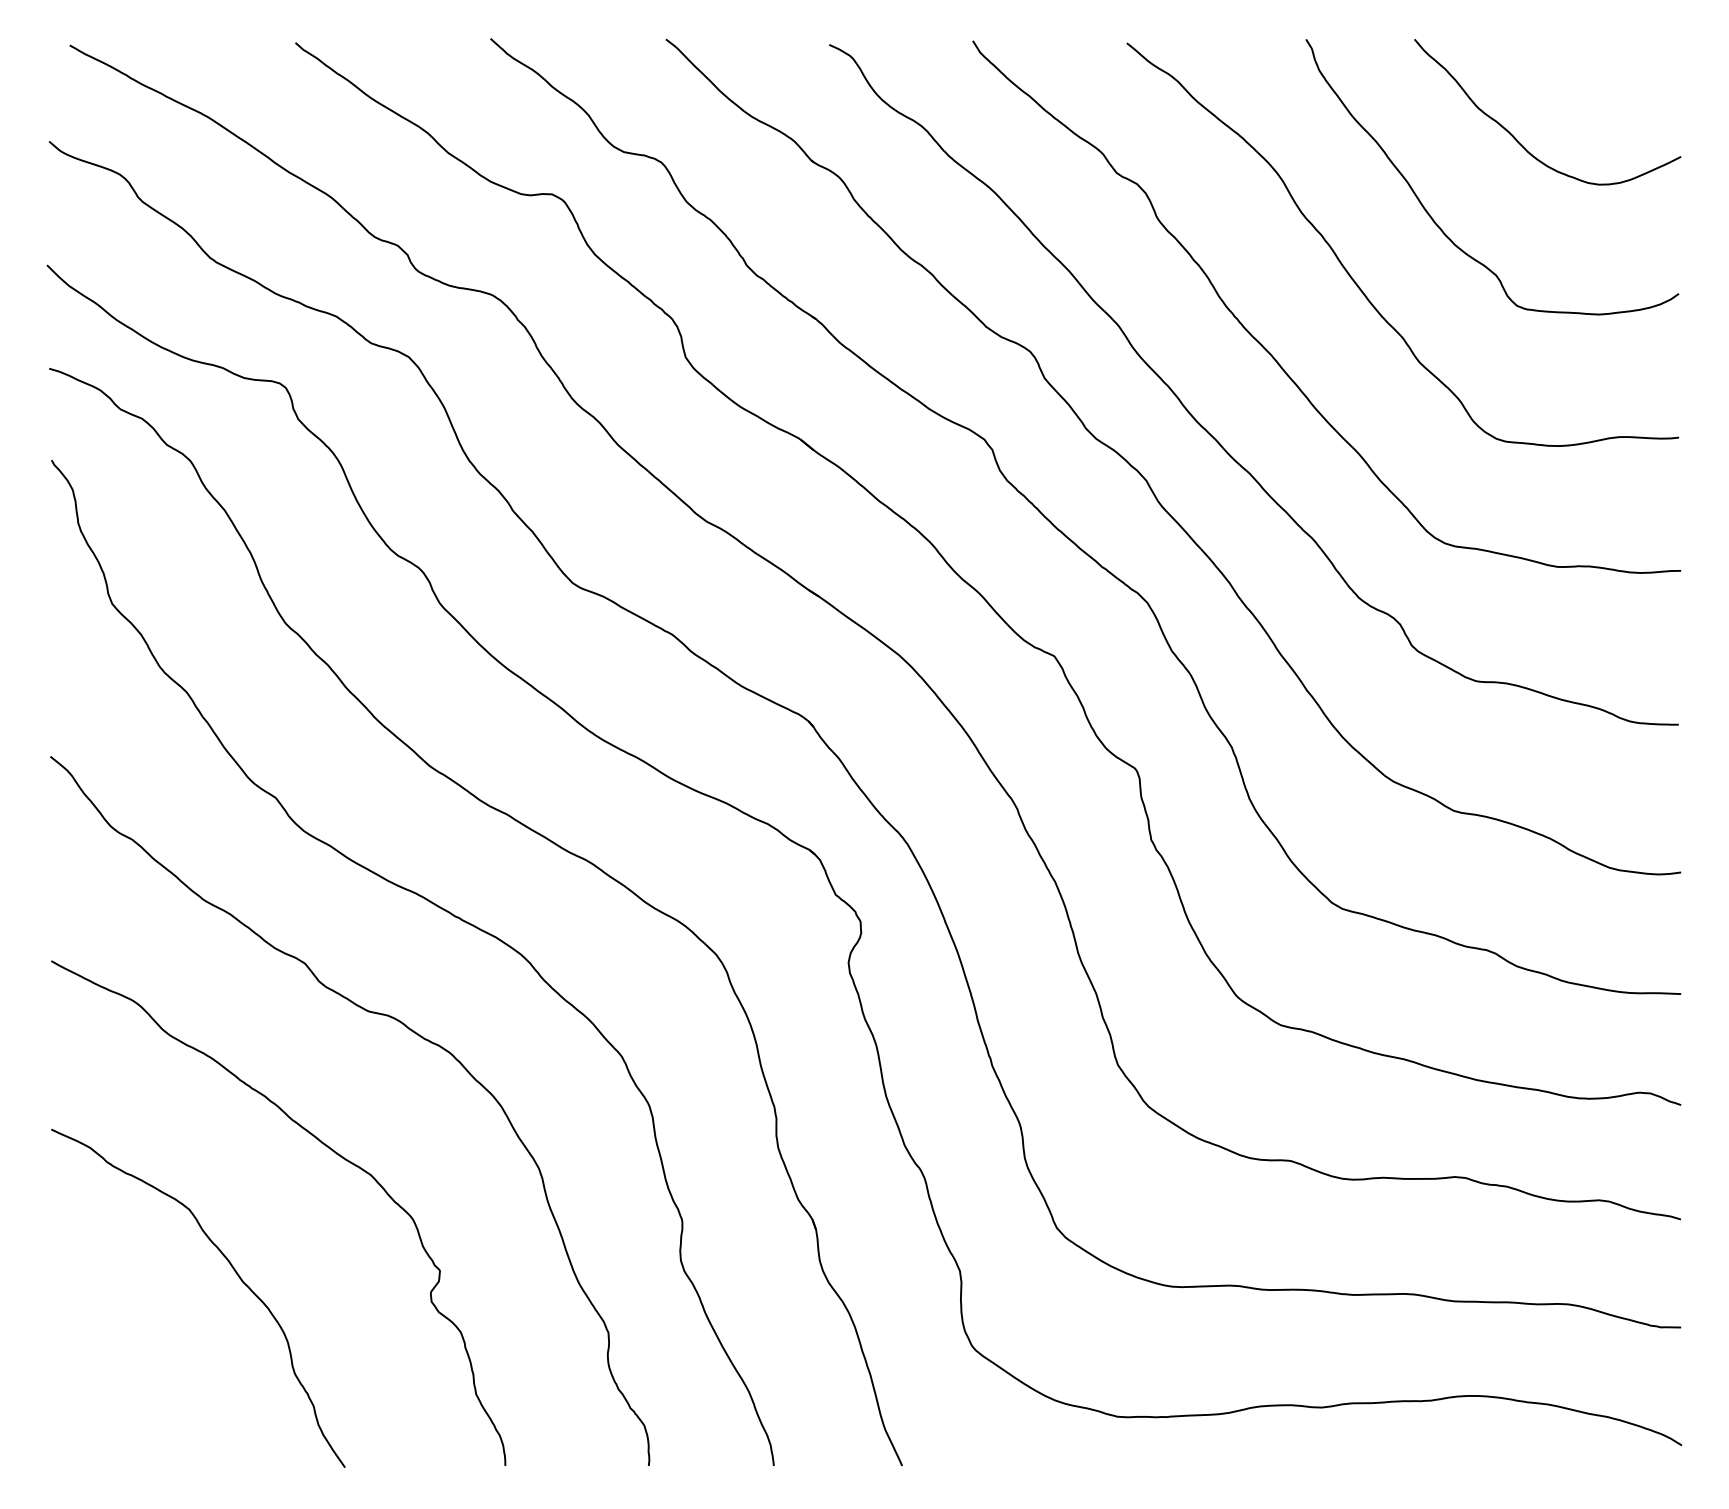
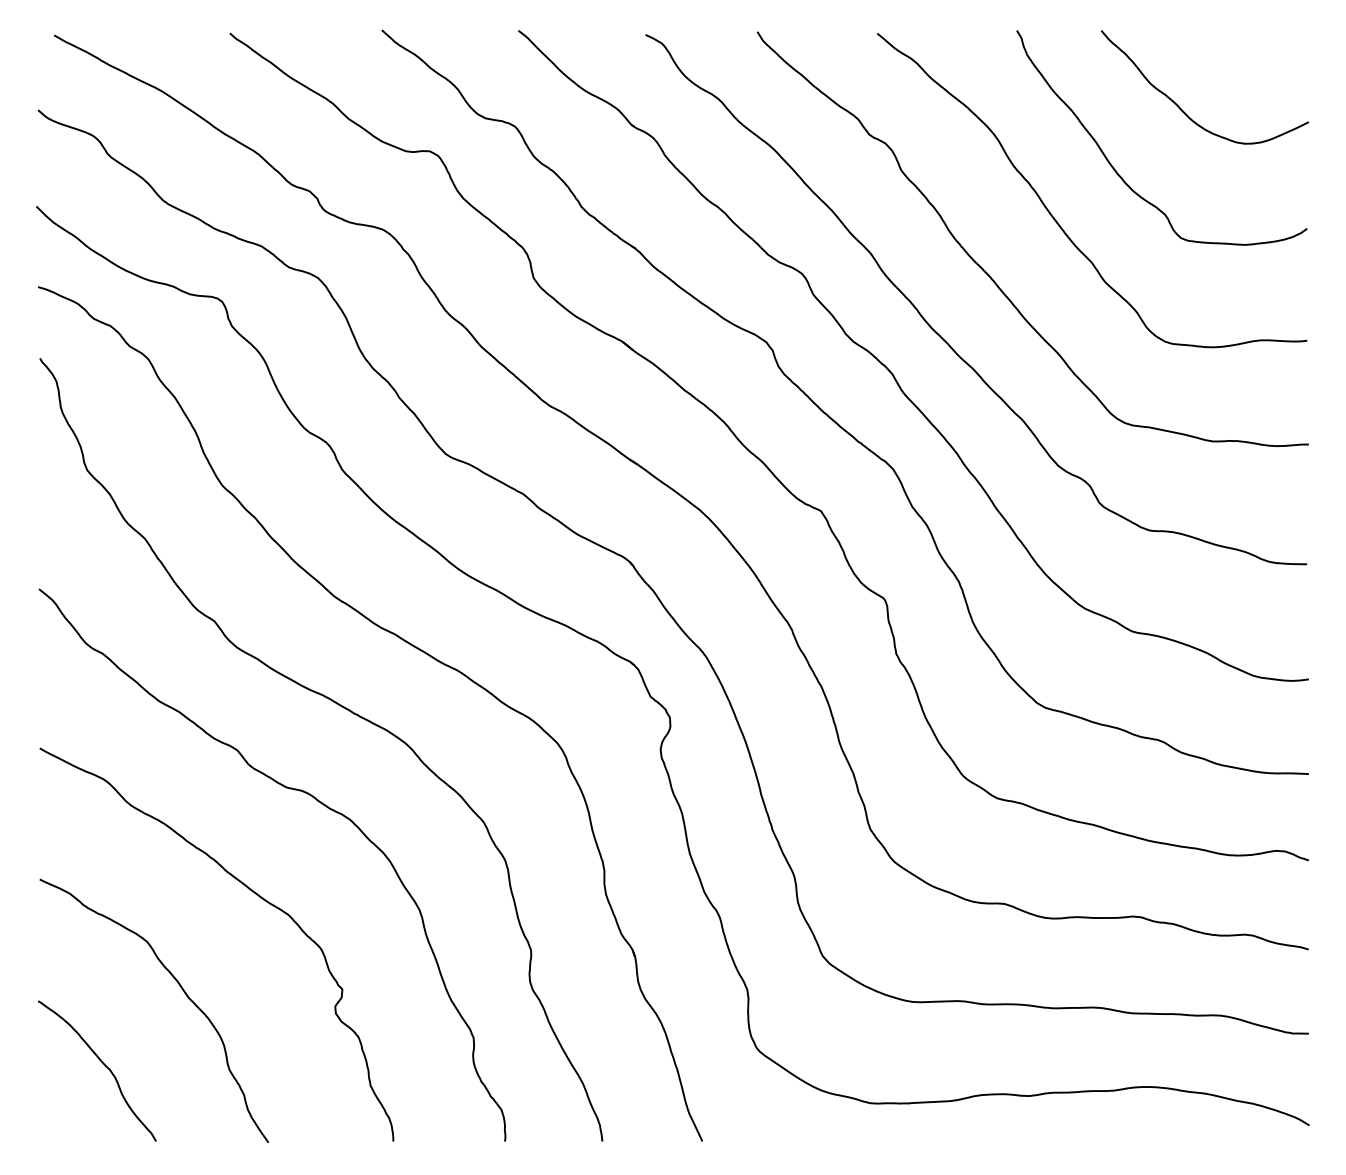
curve: (133, 1367) -> (103, 1064), added

